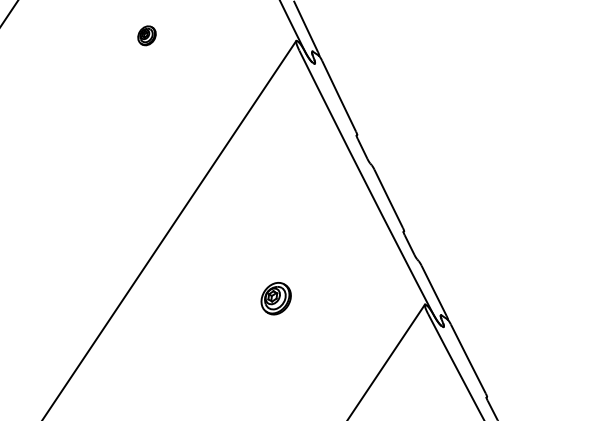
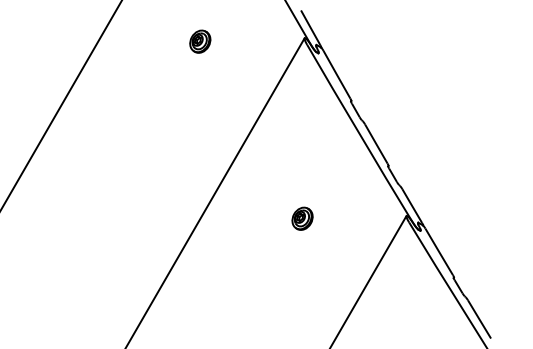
part: (147, 35) -> (200, 41), size x1.67

